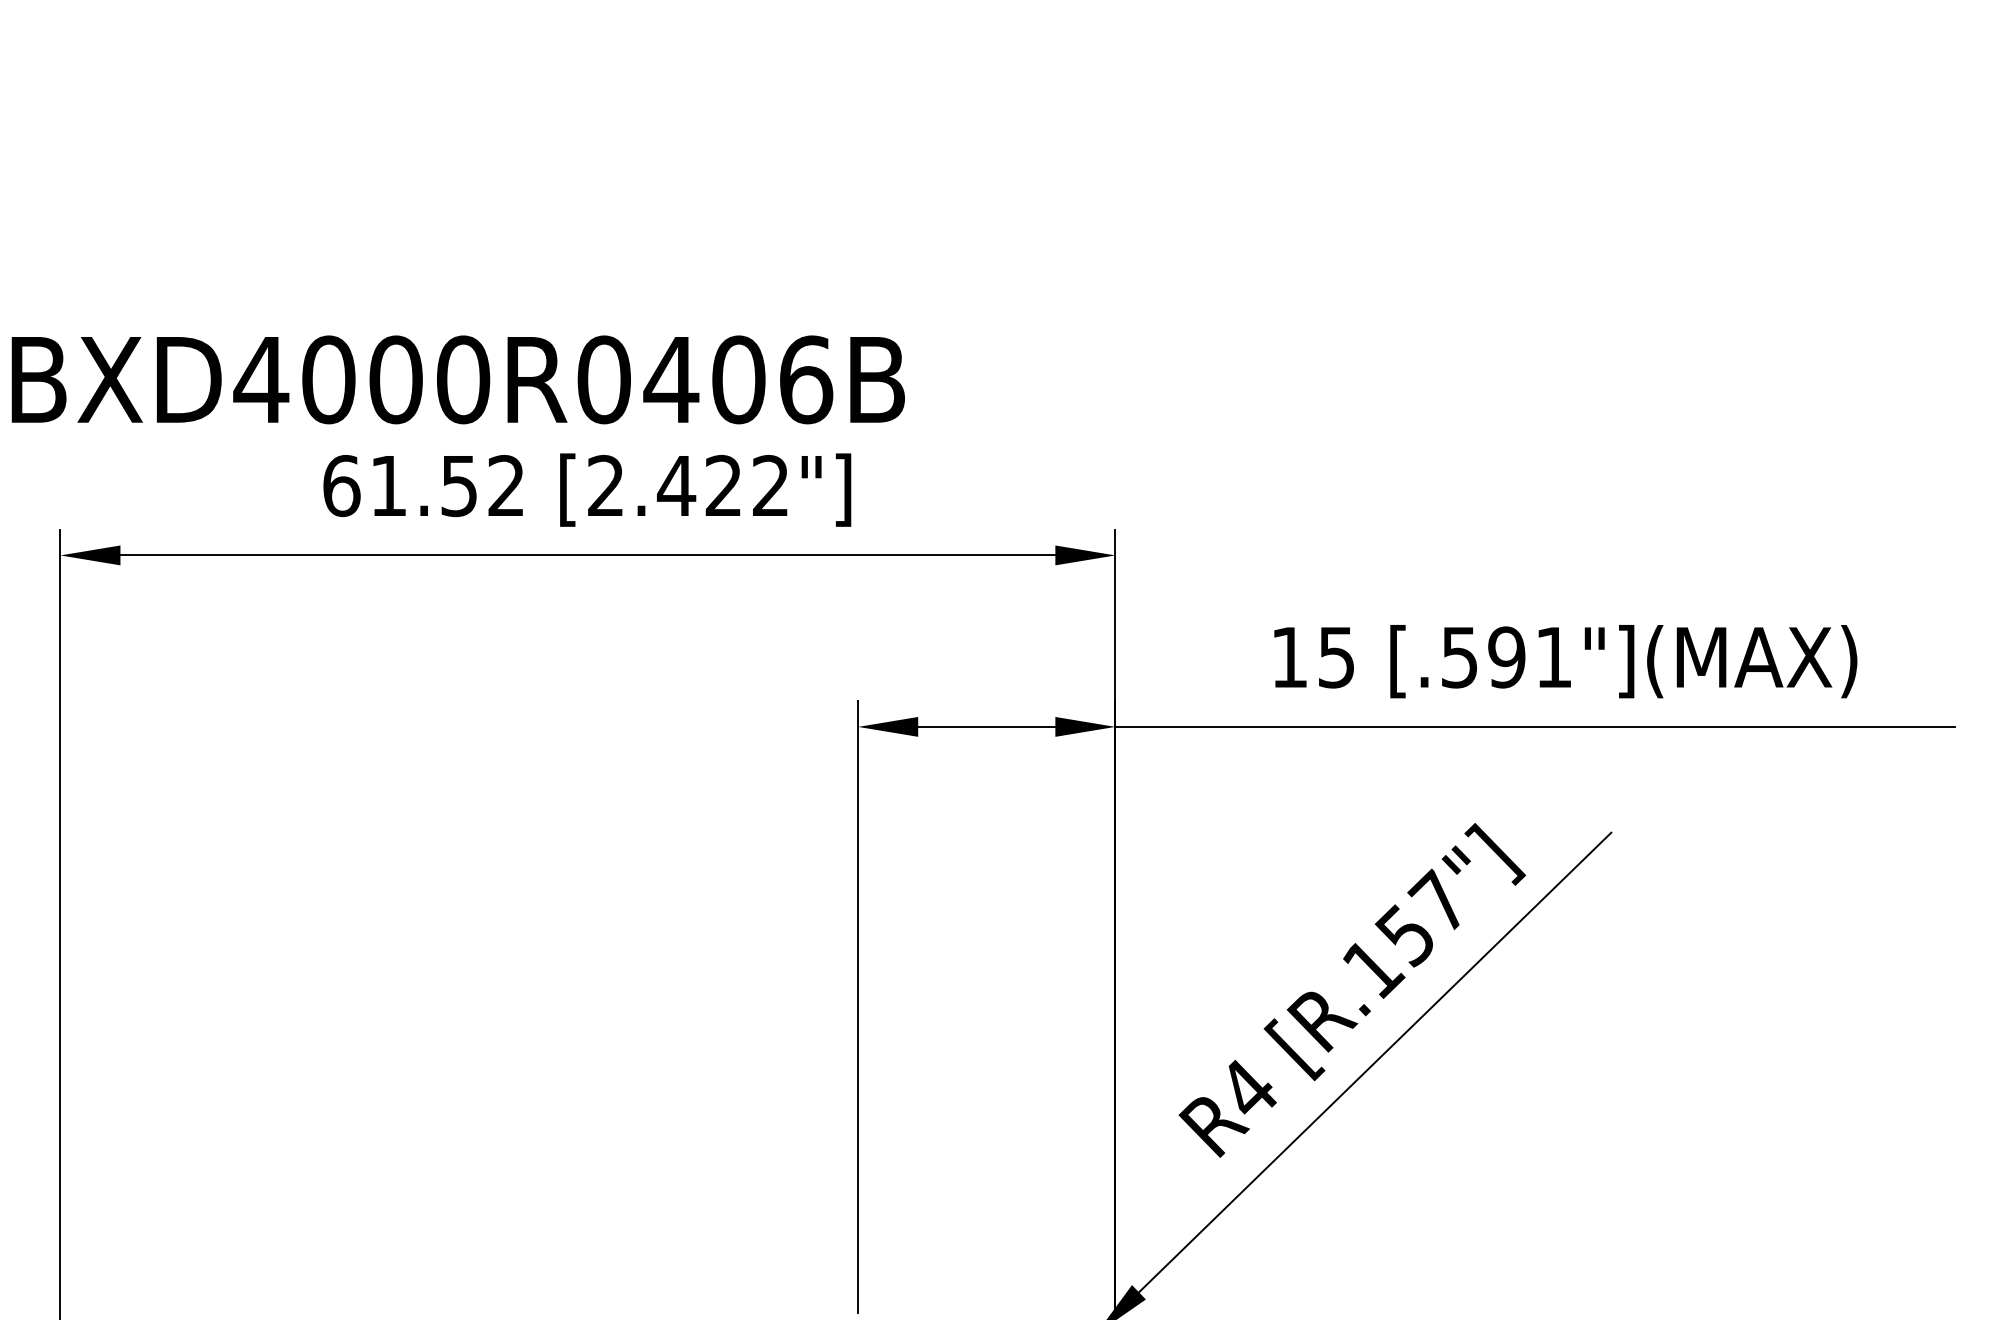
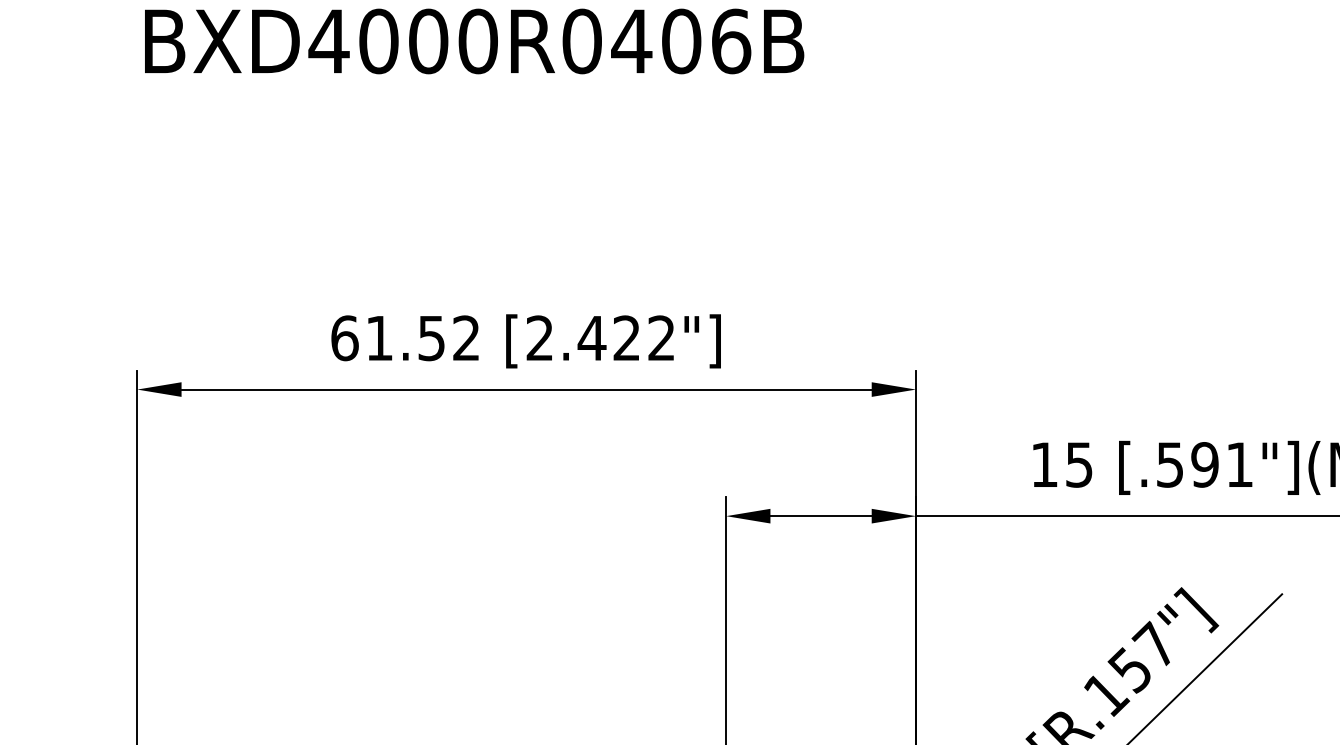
text: (457, 379) -> (473, 41), moved

